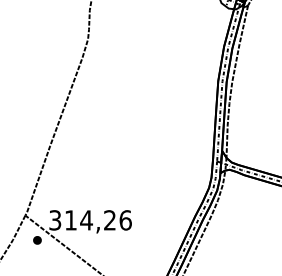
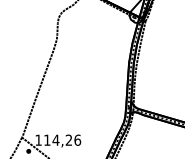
text: (55, 219) -> (38, 139), 314,26 -> 114,26

